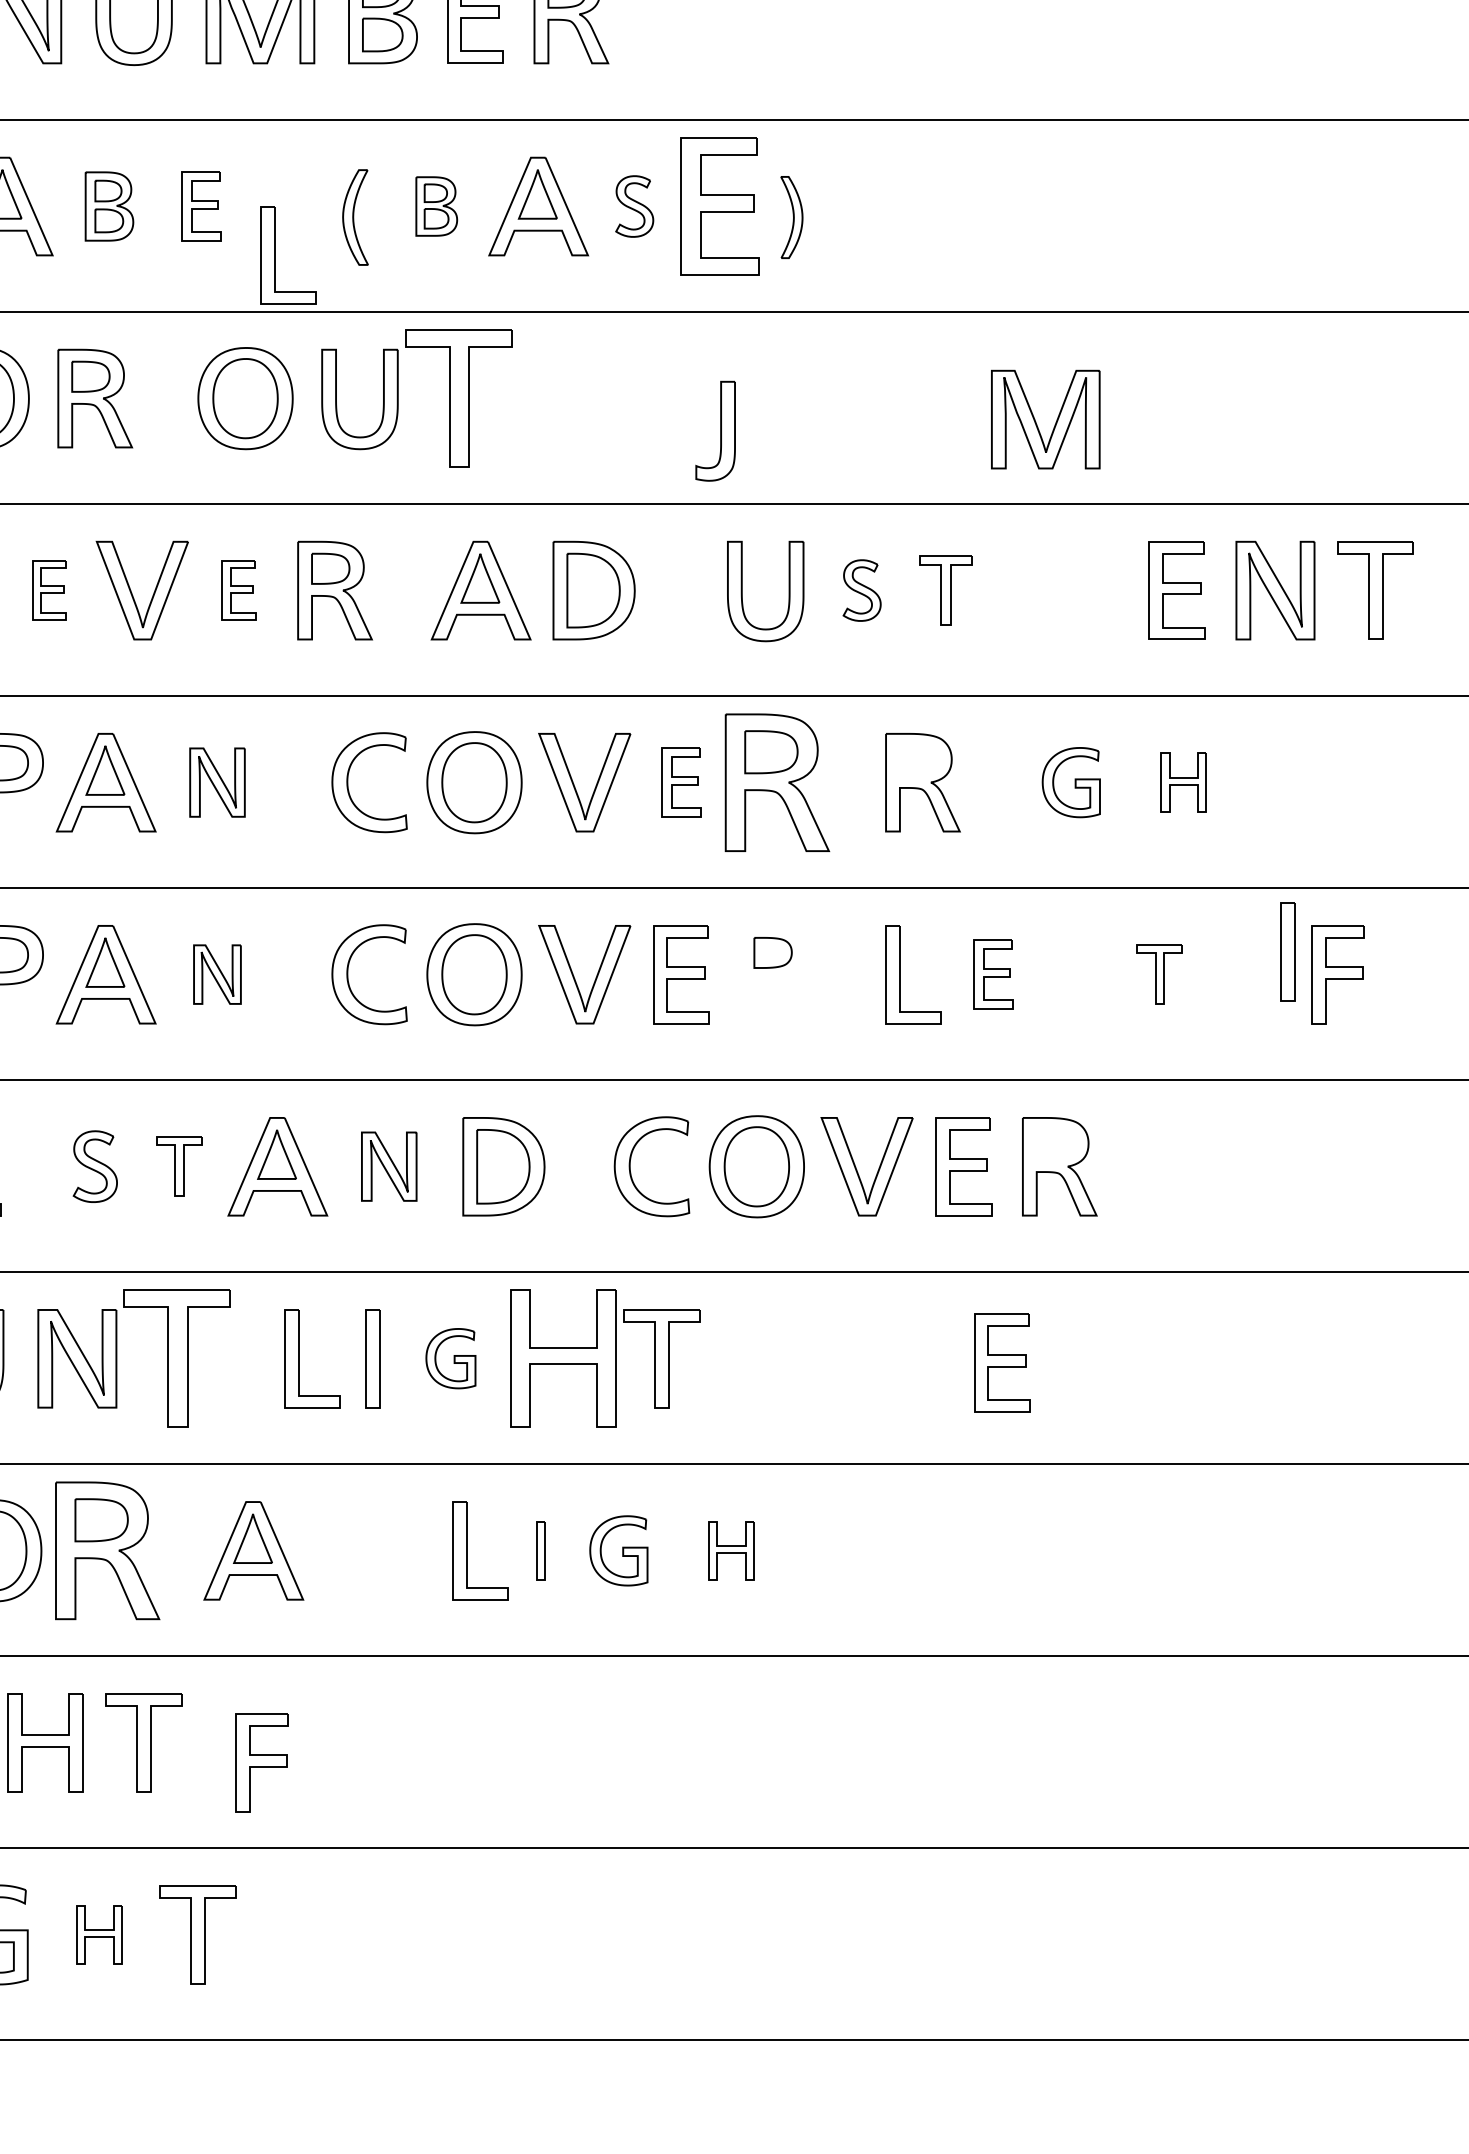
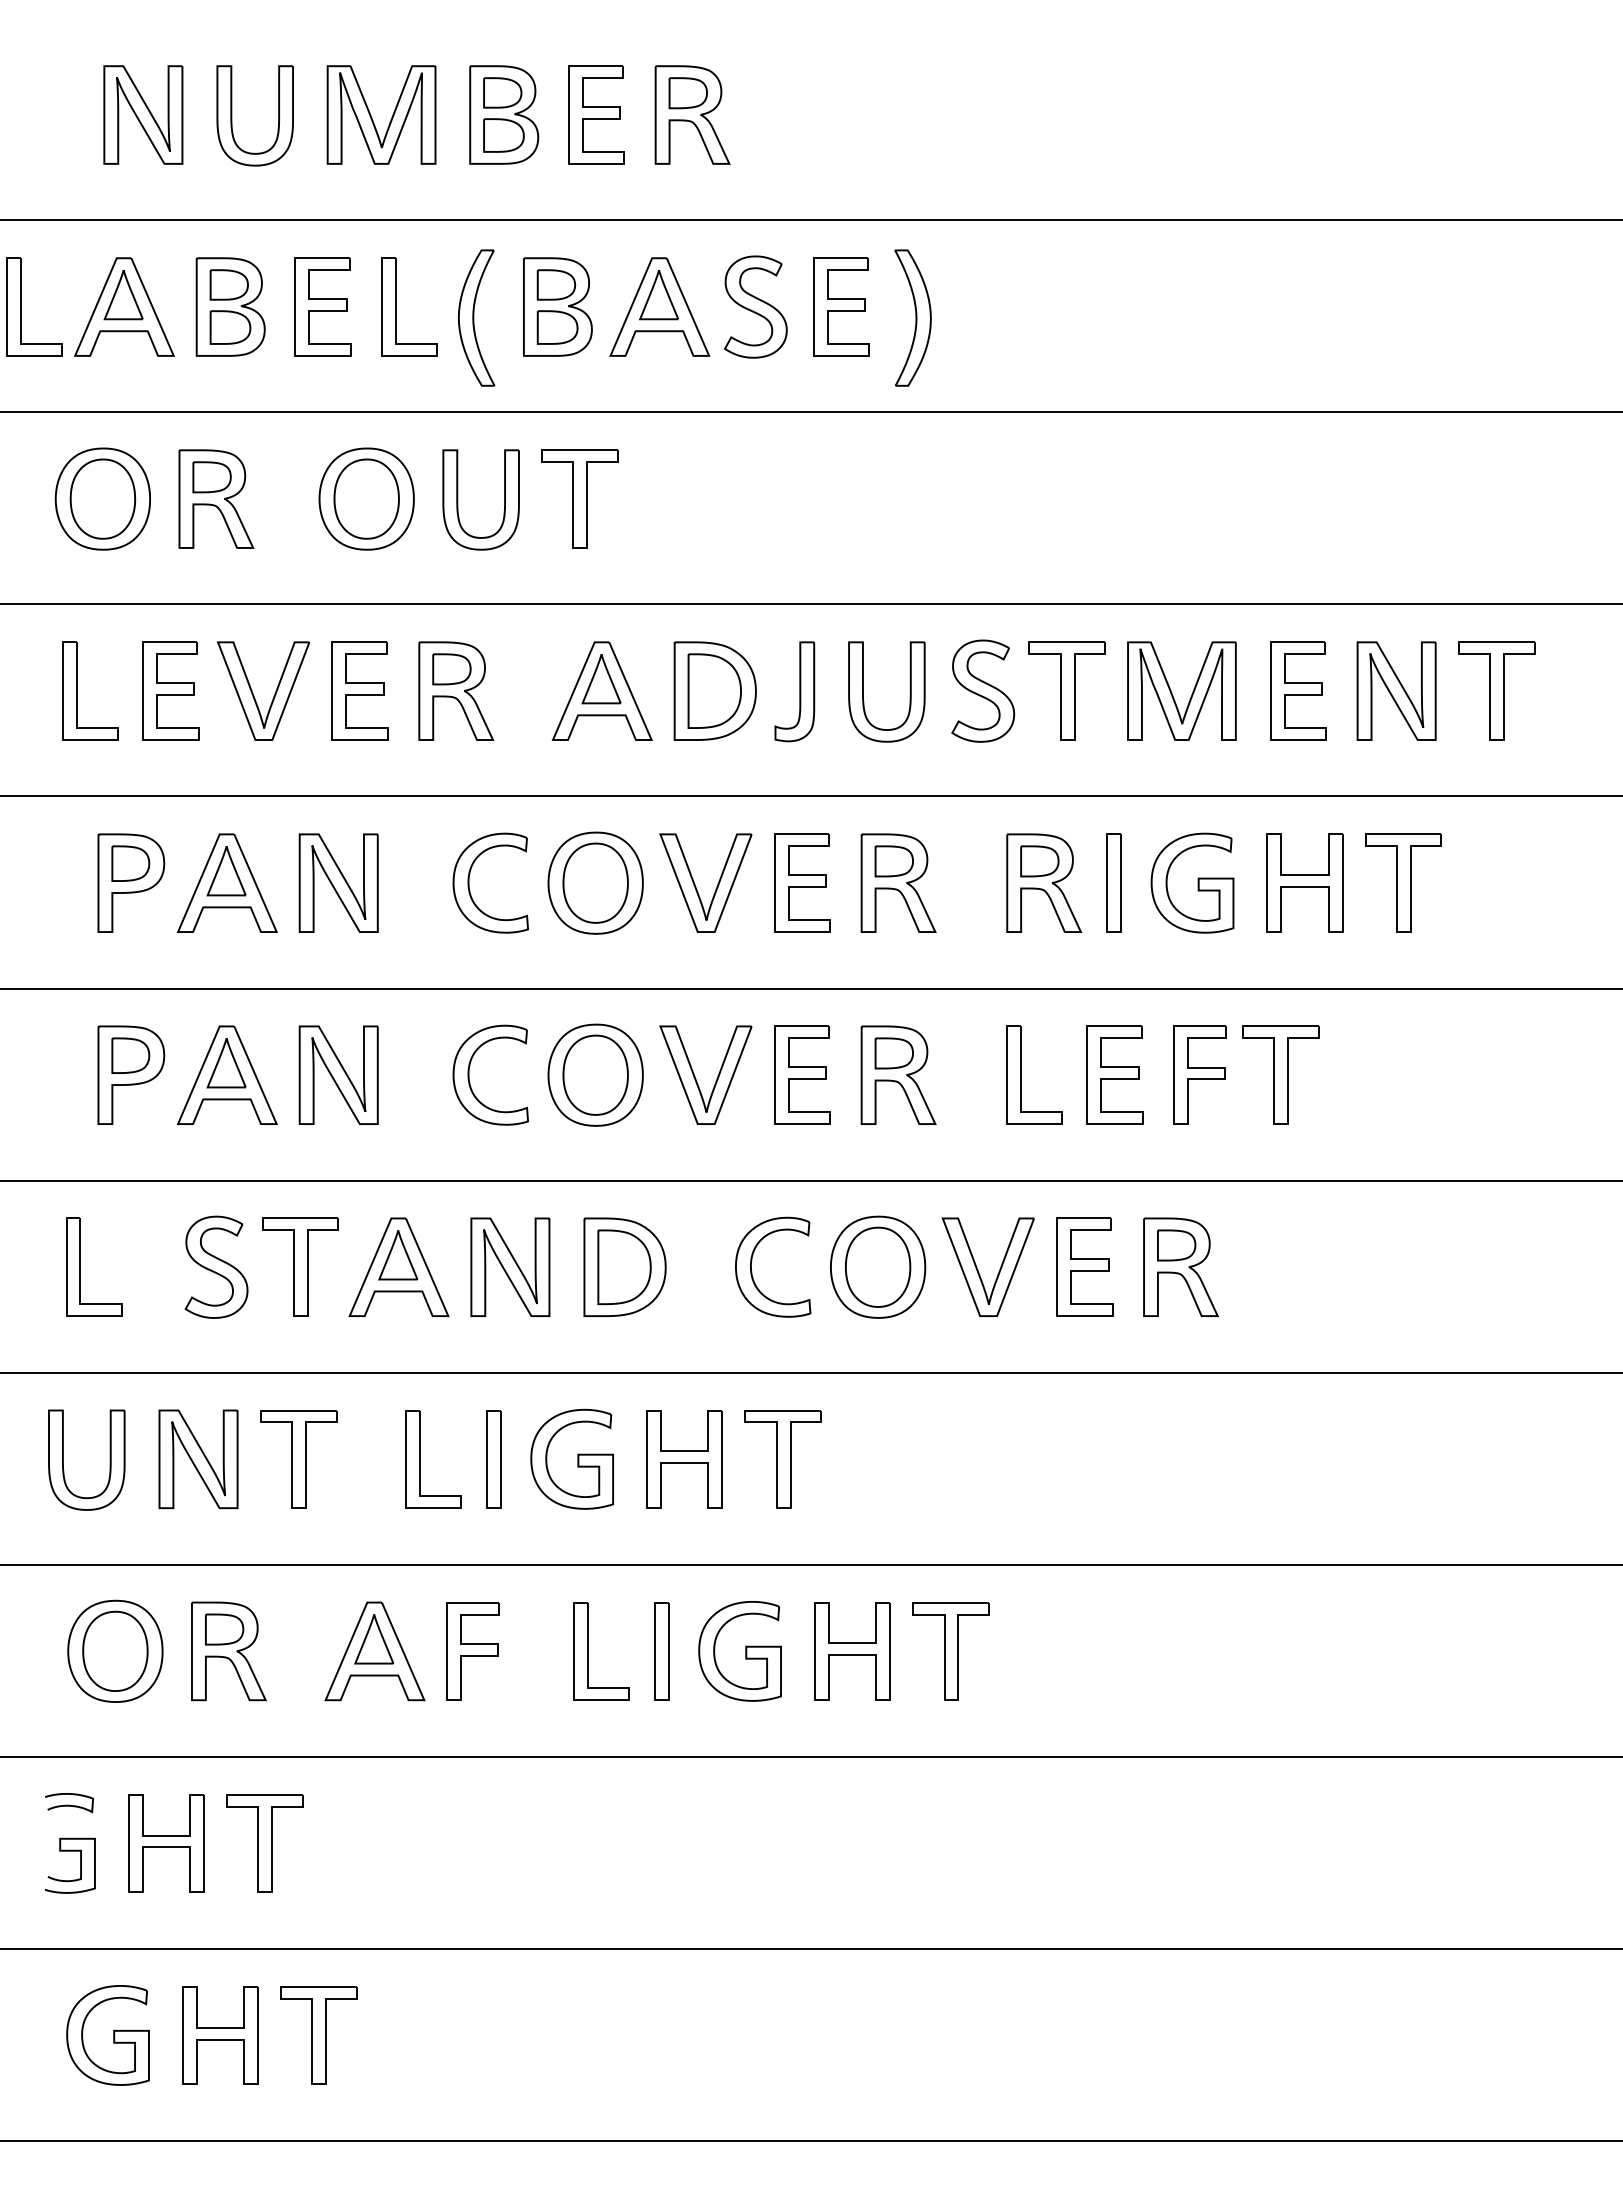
part: (109, 205) -> (230, 306), size x1.43
part: (201, 205) -> (322, 306), size x1.43
part: (436, 205) -> (557, 306), size x1.67
part: (634, 205) -> (755, 306), size x1.67
part: (720, 205) -> (841, 306), size x0.71
part: (355, 216) -> (476, 317), size x1.43
part: (791, 216) -> (912, 317), size x1.67
part: (275, 254) -> (396, 306), moved
part: (458, 397) -> (579, 498), size x0.71
part: (1036, 420) -> (1172, 692), moved
part: (715, 430) -> (794, 691), moved
part: (49, 589) -> (170, 690), size x1.67
part: (238, 589) -> (359, 690), size x1.67
part: (862, 589) -> (983, 690), size x1.67
part: (945, 589) -> (1066, 690), size x1.43
part: (918, 760) -> (1039, 861), added
part: (217, 781) -> (338, 882), size x1.43
part: (681, 781) -> (802, 882), size x1.43
part: (777, 781) -> (898, 882), size x0.71
part: (1071, 781) -> (1192, 882), size x1.43
part: (1183, 781) -> (1304, 882), size x1.67
part: (1282, 781) -> (1403, 882), added
part: (1287, 950) -> (1113, 882), moved
part: (217, 973) -> (338, 1074), size x1.67
part: (777, 973) -> (898, 1074), added
part: (993, 973) -> (1114, 1074), size x1.43
part: (1159, 973) -> (1280, 1074), size x1.67
part: (1337, 973) -> (1199, 1074), moved
part: (1055, 1144) -> (1176, 1245), added
part: (95, 1165) -> (216, 1266), size x1.43
part: (179, 1165) -> (300, 1266), size x1.67
part: (389, 1165) -> (510, 1266), size x1.43
part: (450, 1357) -> (571, 1458), size x1.67
part: (177, 1358) -> (298, 1459), size x0.71
part: (563, 1358) -> (684, 1459), size x0.71
part: (1002, 1361) -> (1123, 1462), removed
part: (107, 1550) -> (228, 1651), size x0.71
part: (540, 1550) -> (661, 1651), size x1.67
part: (618, 1550) -> (739, 1651), size x1.43
part: (731, 1550) -> (852, 1651), size x1.67
part: (829, 1550) -> (950, 1651), added
part: (261, 1762) -> (472, 1651), moved
part: (99, 1934) -> (220, 2035), size x1.67

